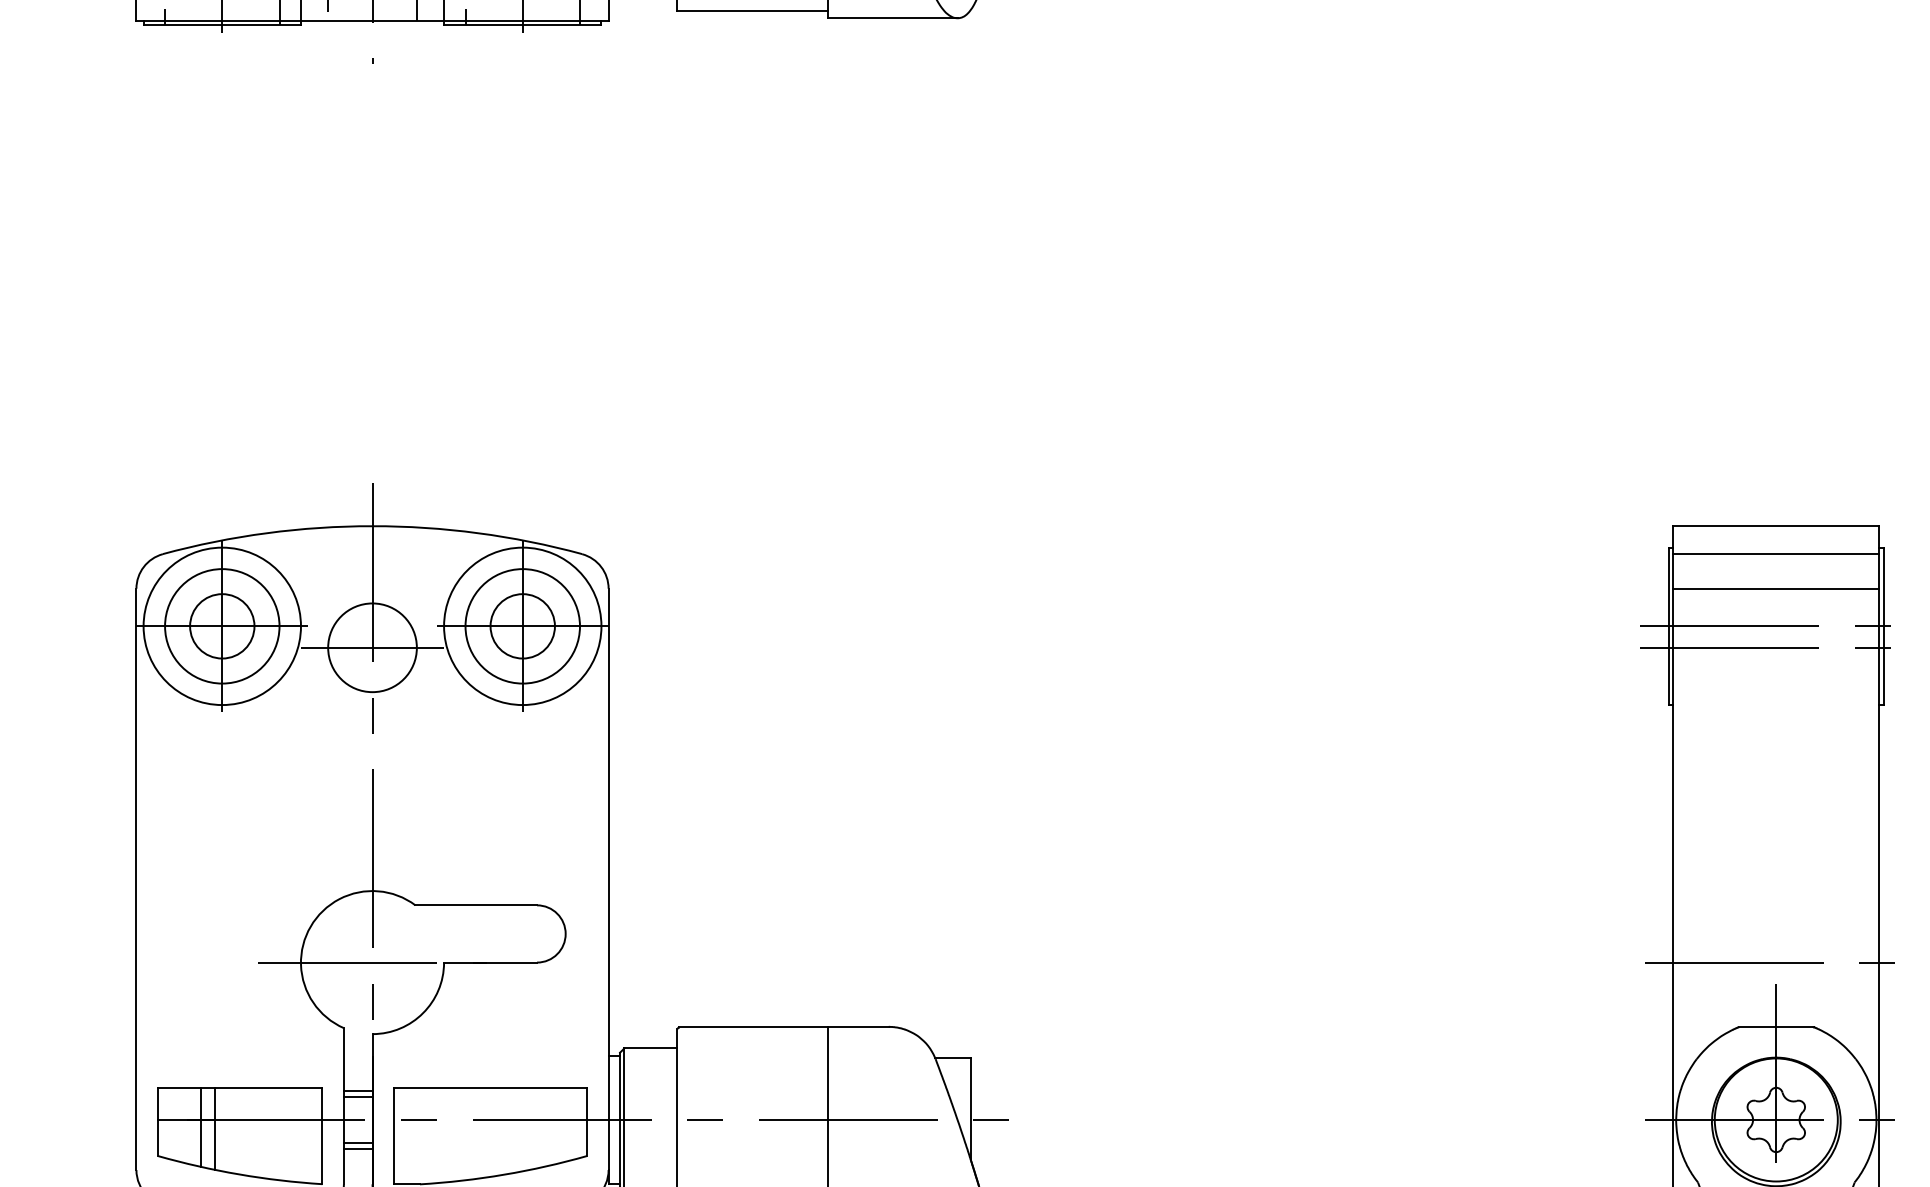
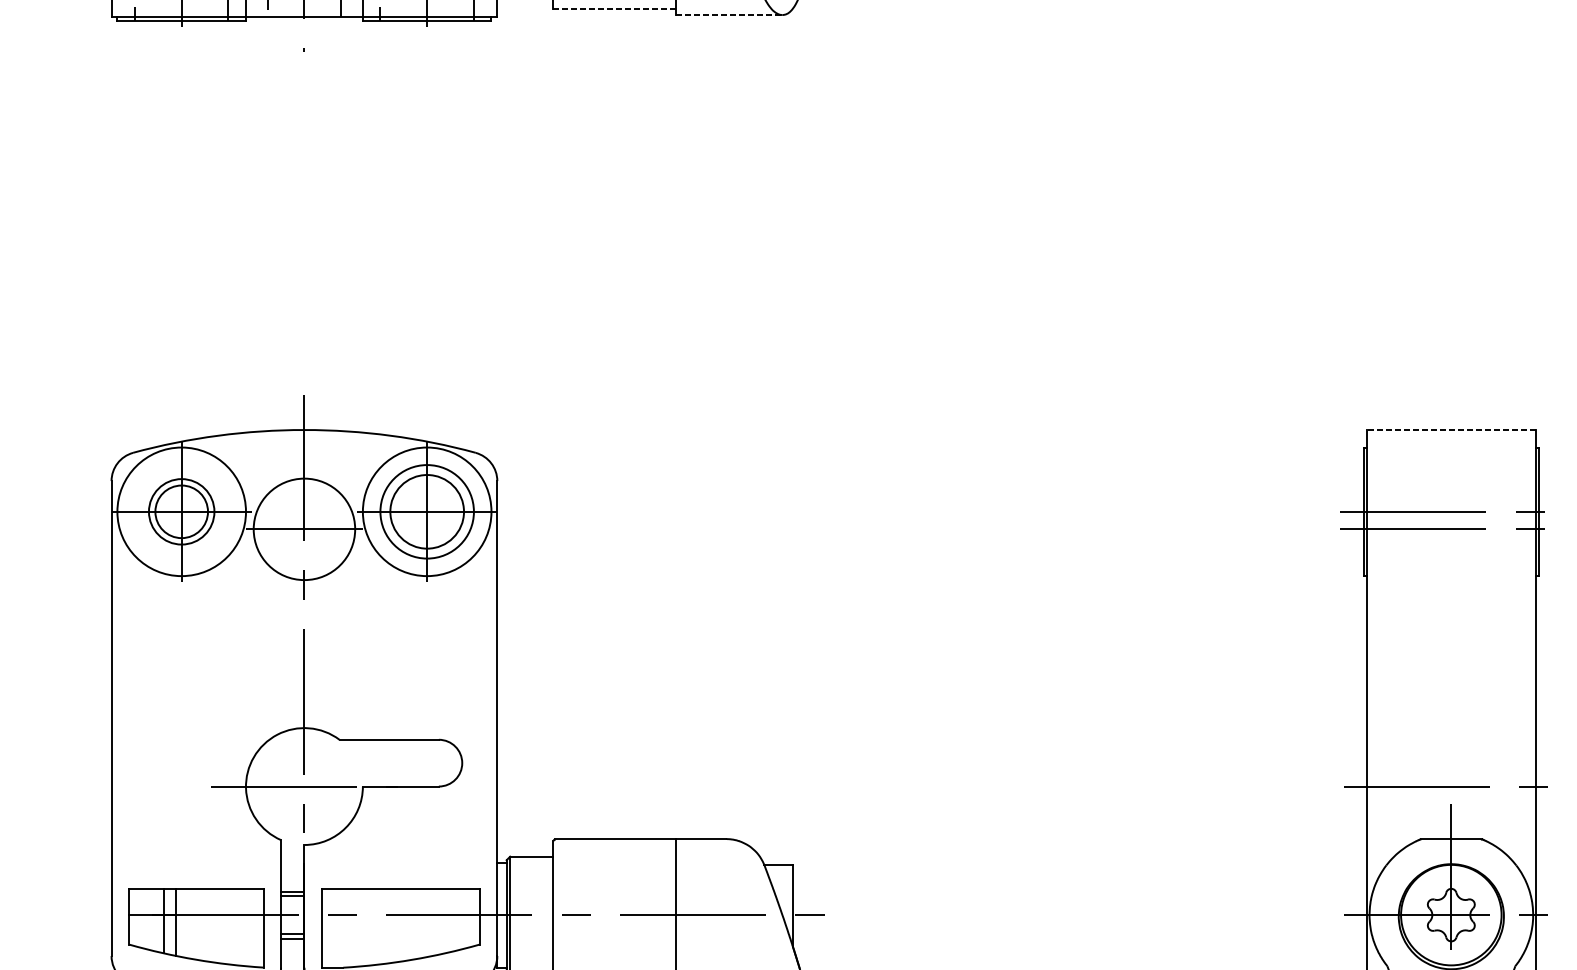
line: (752, 11) -> (614, 9), solid -> dashed
line: (893, 18) -> (730, 15), solid -> dashed
line: (1775, 526) -> (1450, 430), solid -> dashed
line: (1776, 554) -> (1451, 453), removed
line: (1776, 588) -> (1451, 480), removed
circle: (222, 626) -> (181, 511), size x0.7
circle: (522, 626) -> (426, 511), size x1.4
circle: (372, 647) -> (304, 529), size x1.4

